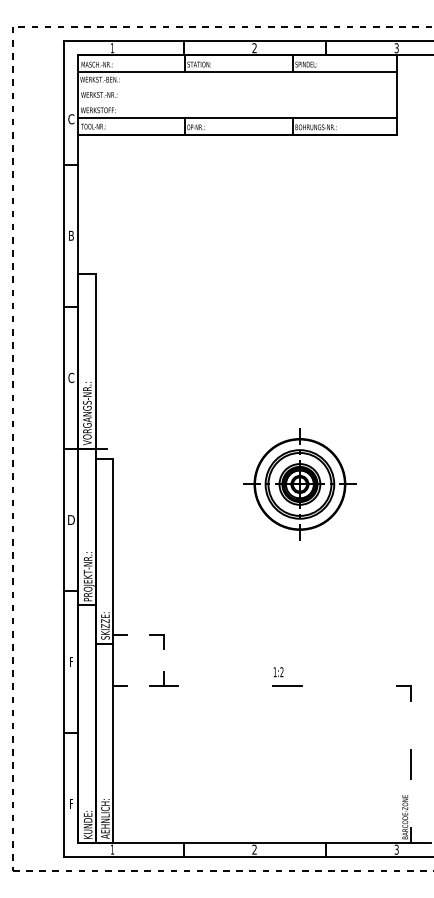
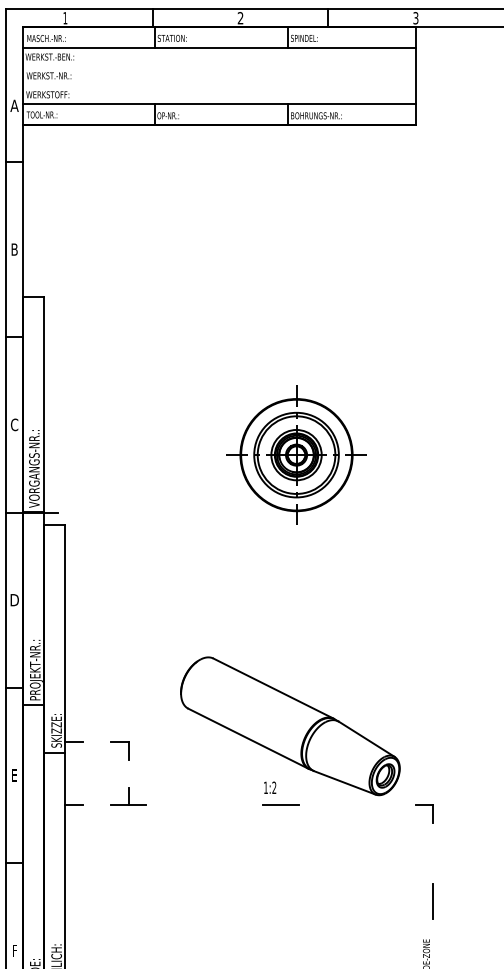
text: (71, 119) -> (14, 106), C -> A
part: (299, 484) -> (295, 455), moved
part: (294, 622) -> (289, 726), added
text: (71, 661) -> (14, 774), F -> E

